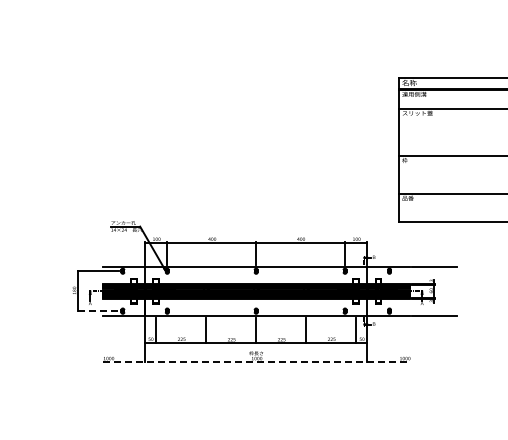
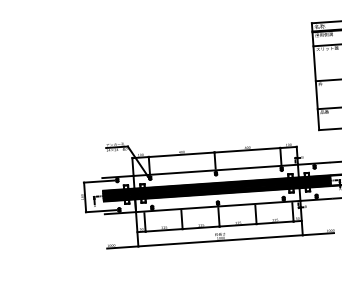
line: (98, 311) -> (101, 211), dashed -> solid
line: (256, 362) -> (220, 241), dashed -> solid

